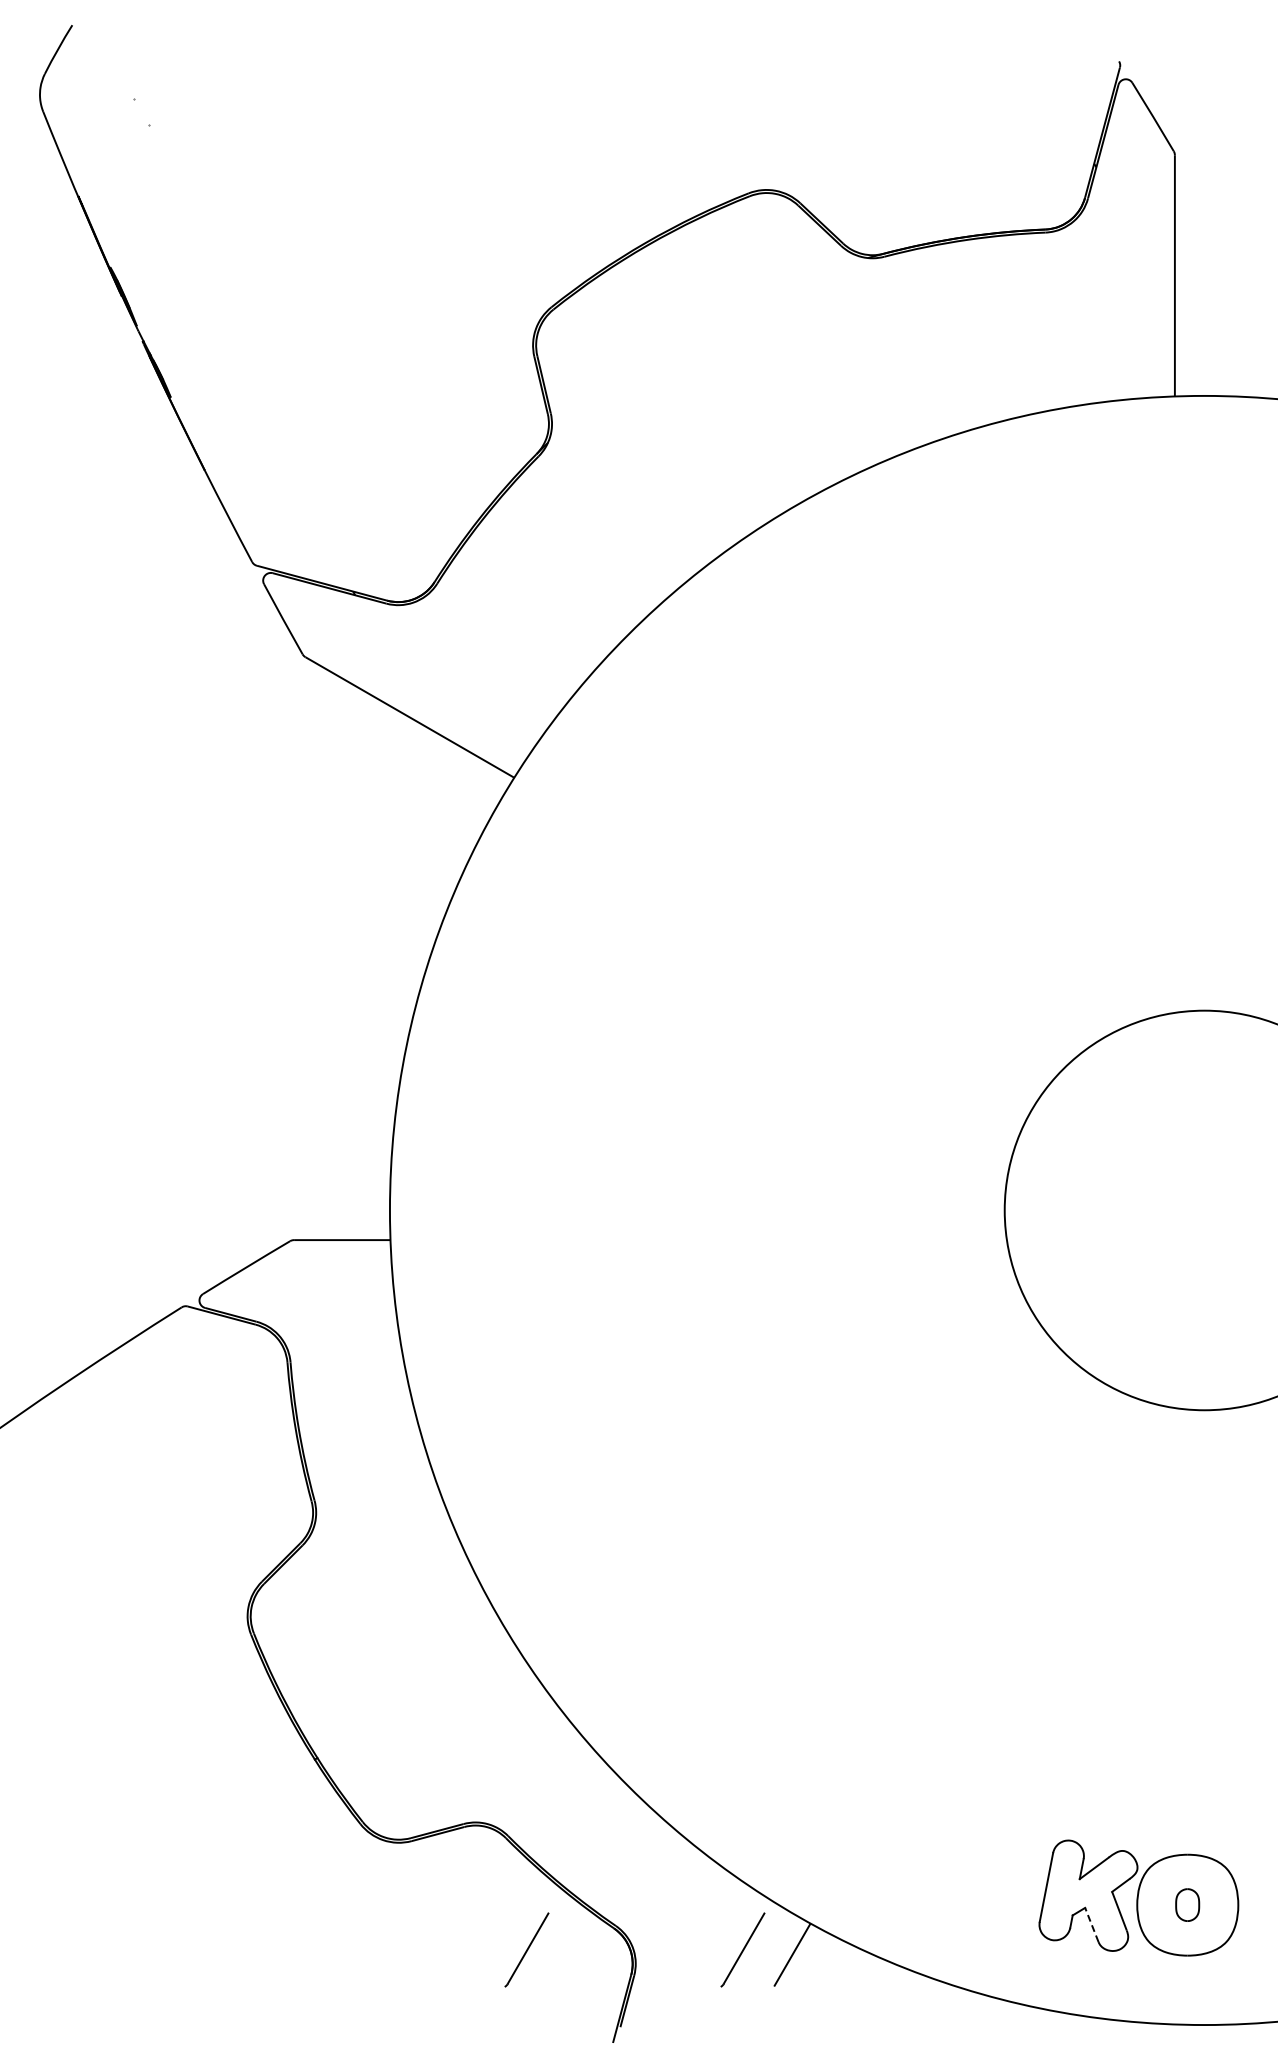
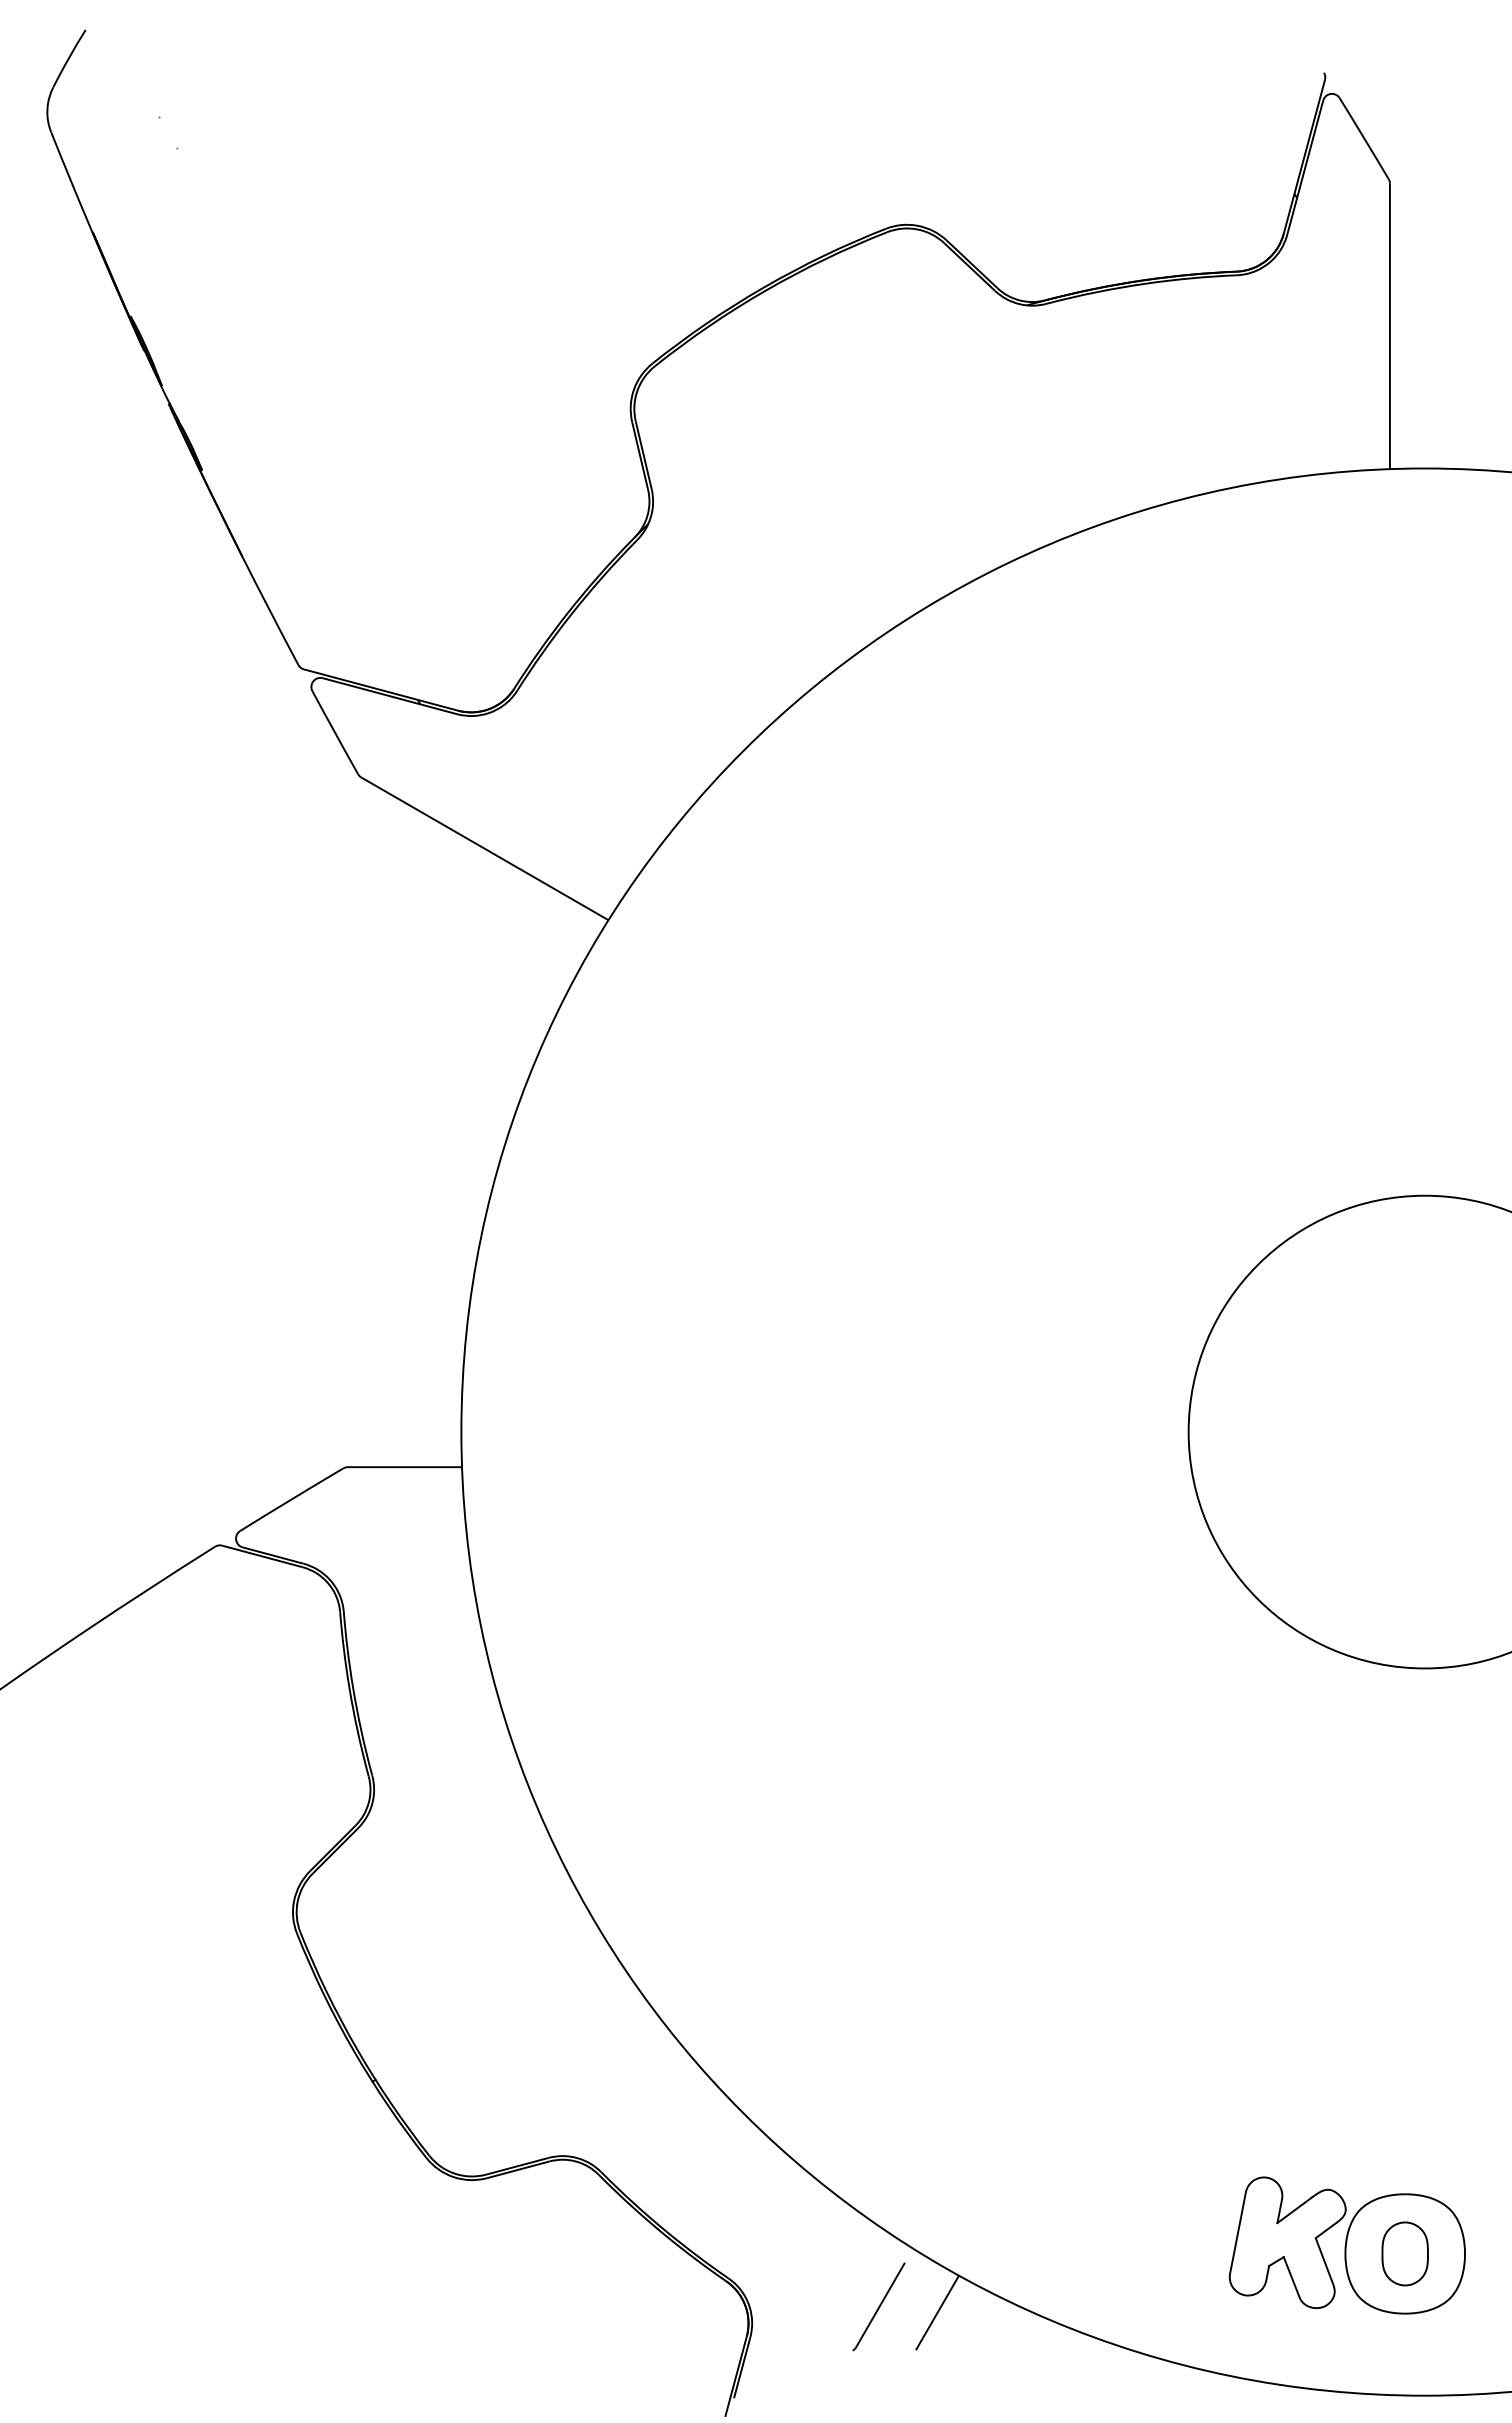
part: (1187, 1904) -> (1404, 2253), size x1.67
line: (1091, 1924) -> (1291, 2276), dashed -> solid
line: (526, 1949) -> (622, 2306), removed

